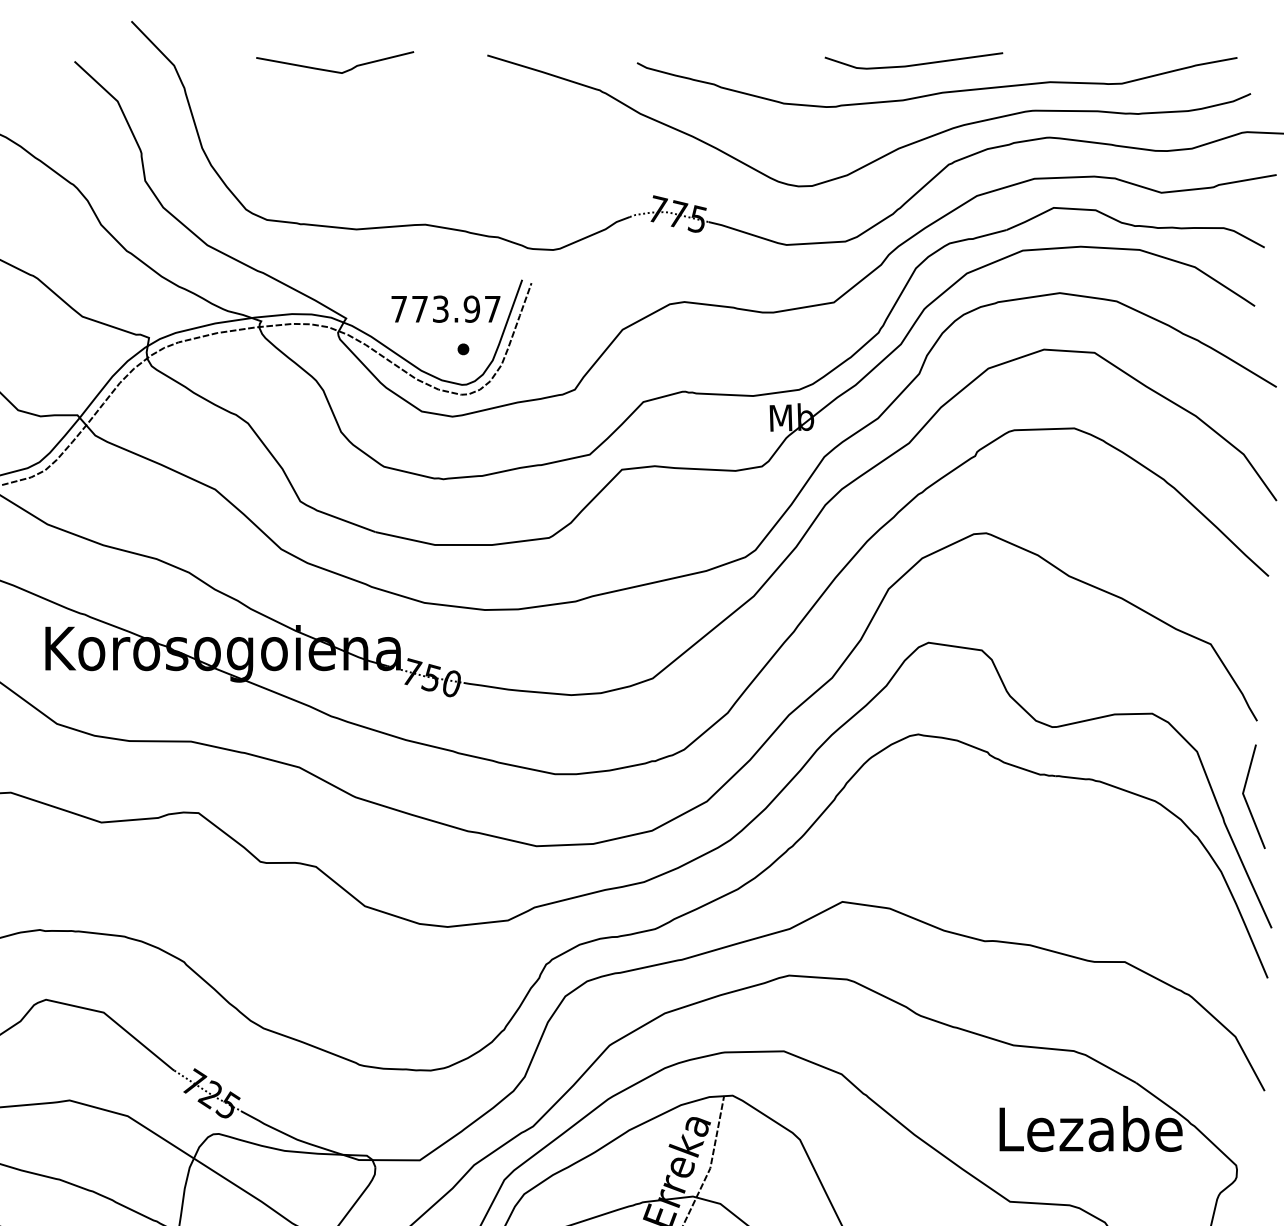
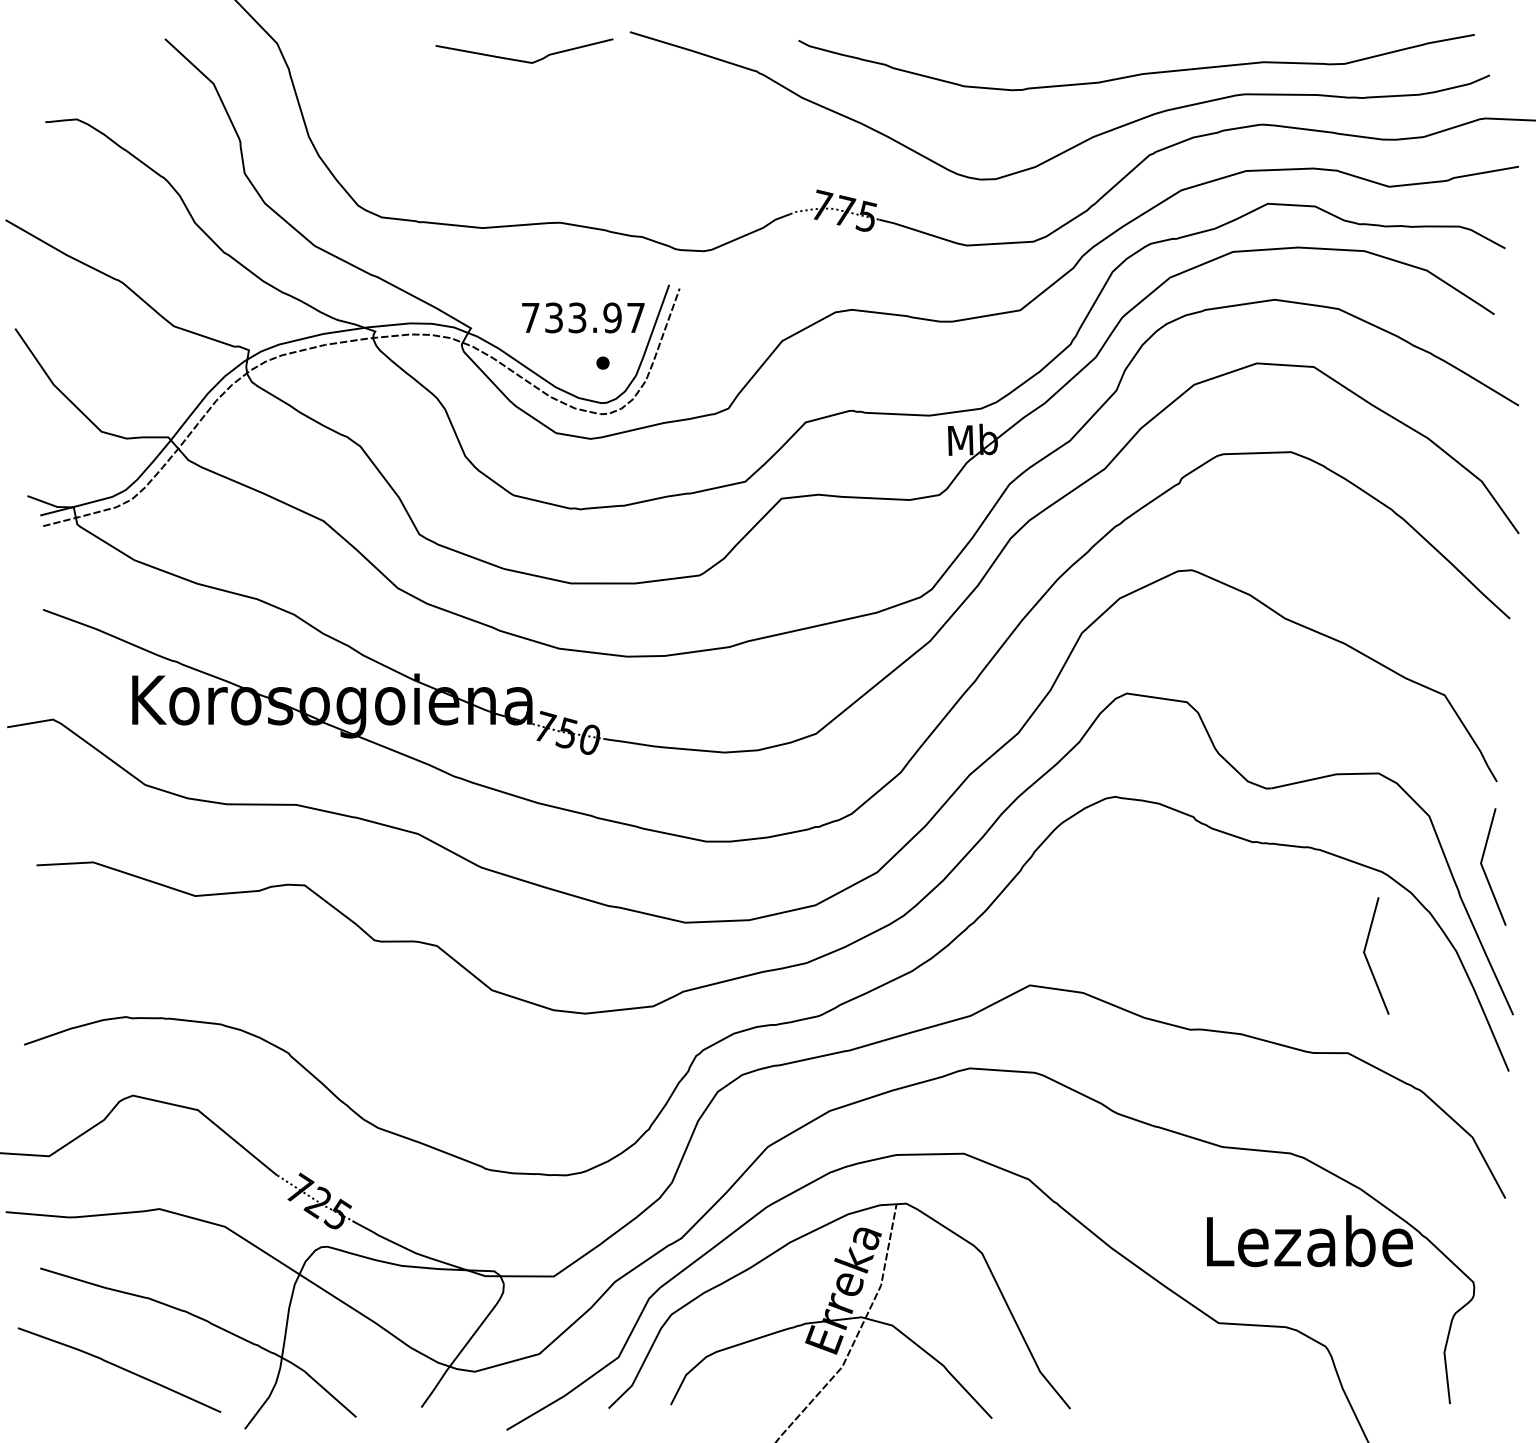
line: (916, 63) -> (1113, 41), removed
curve: (335, 70) -> (524, 60), moved
text: (419, 308) -> (553, 317), 773.97 -> 733.97
line: (1143, 879) -> (1368, 960), added

